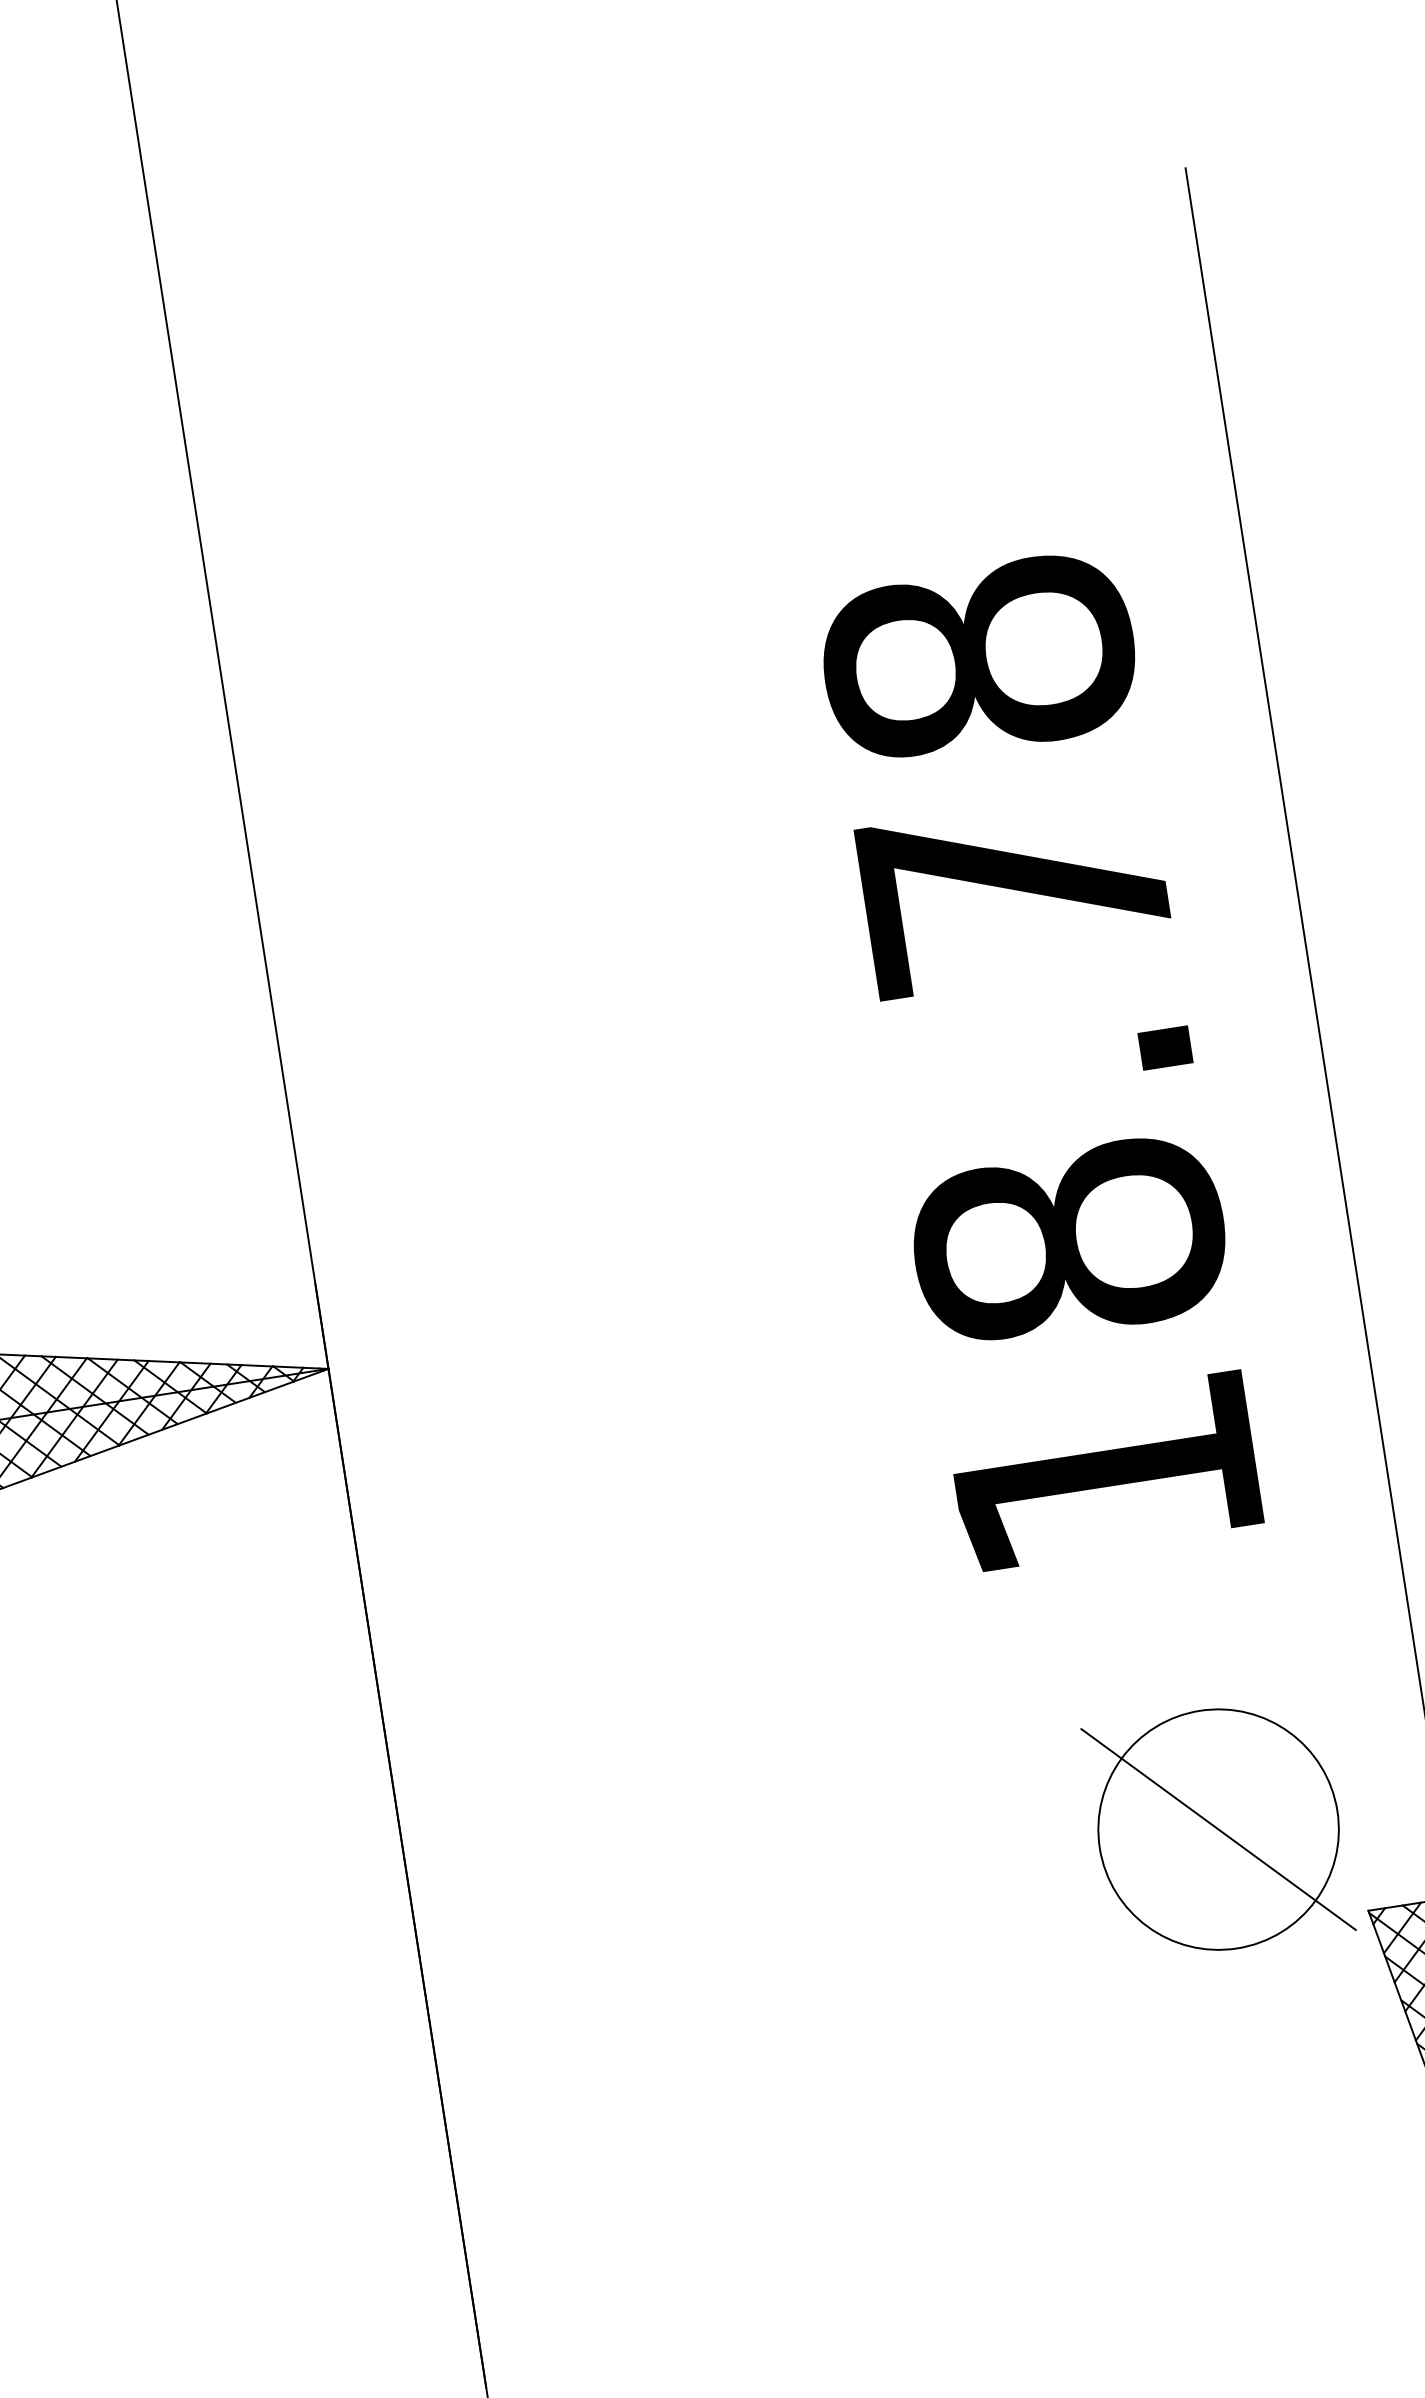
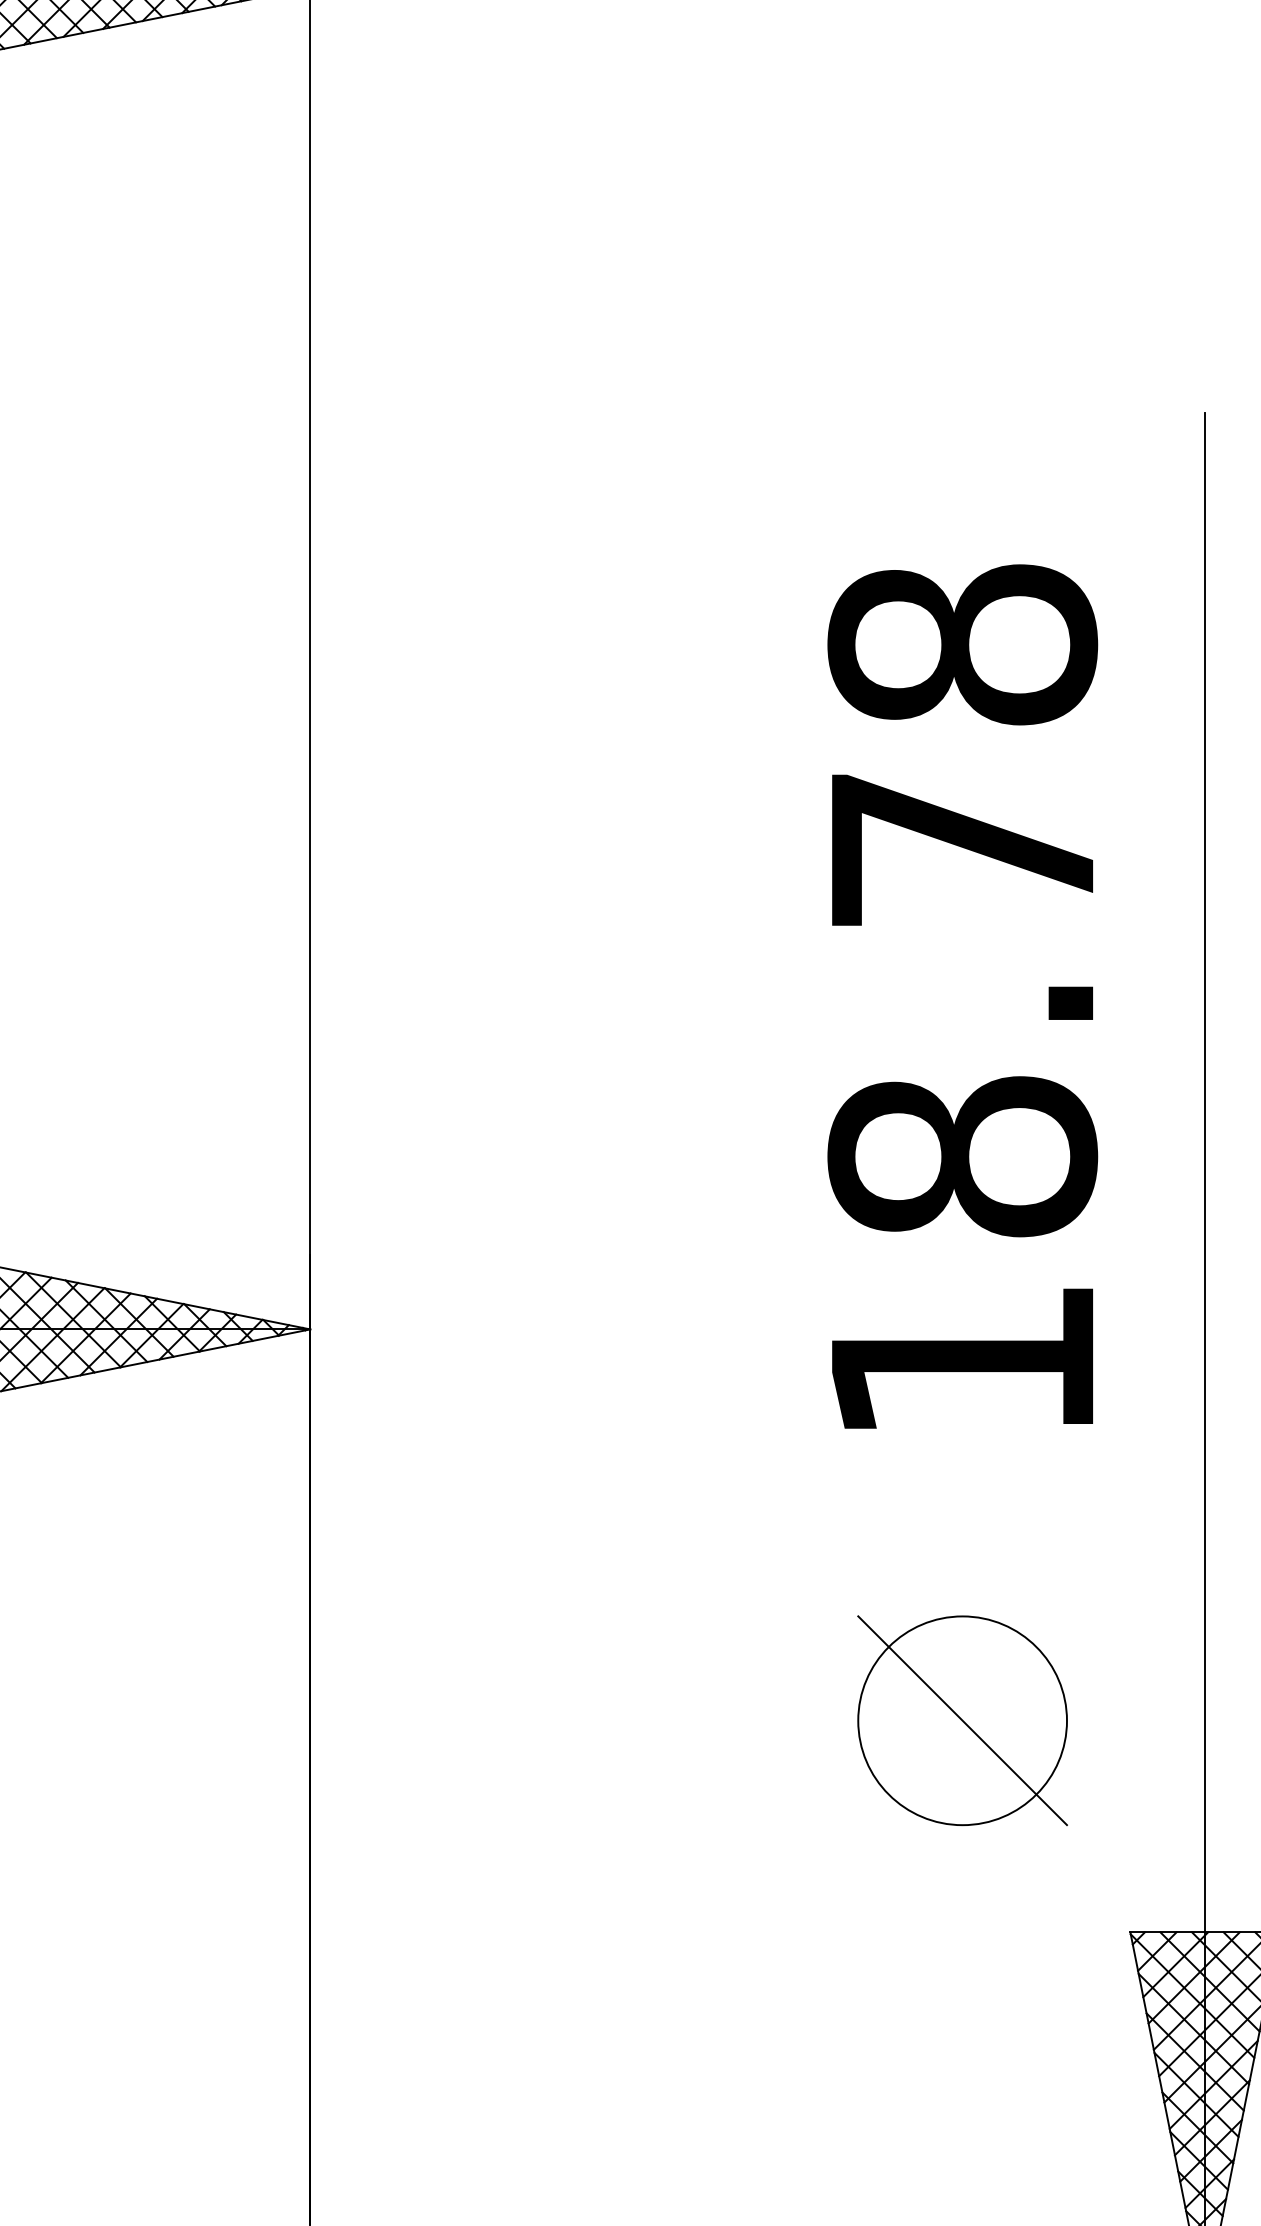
text: (1040, 1059) -> (962, 996), moved
part: (1218, 1829) -> (962, 1720), moved

